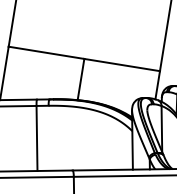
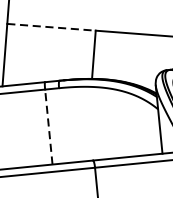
line: (47, 52) -> (52, 26), solid -> dashed
line: (37, 138) -> (49, 127), solid -> dashed

